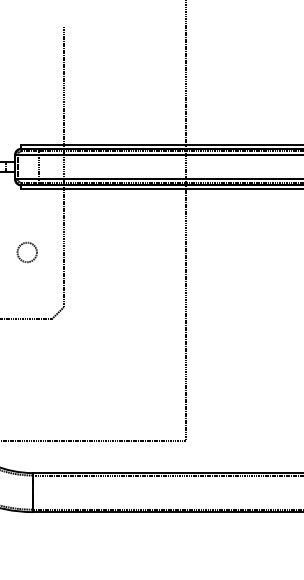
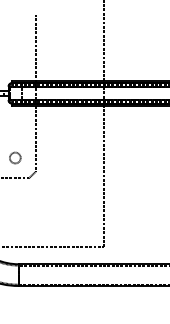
circle: (27, 251) -> (15, 157), moved

